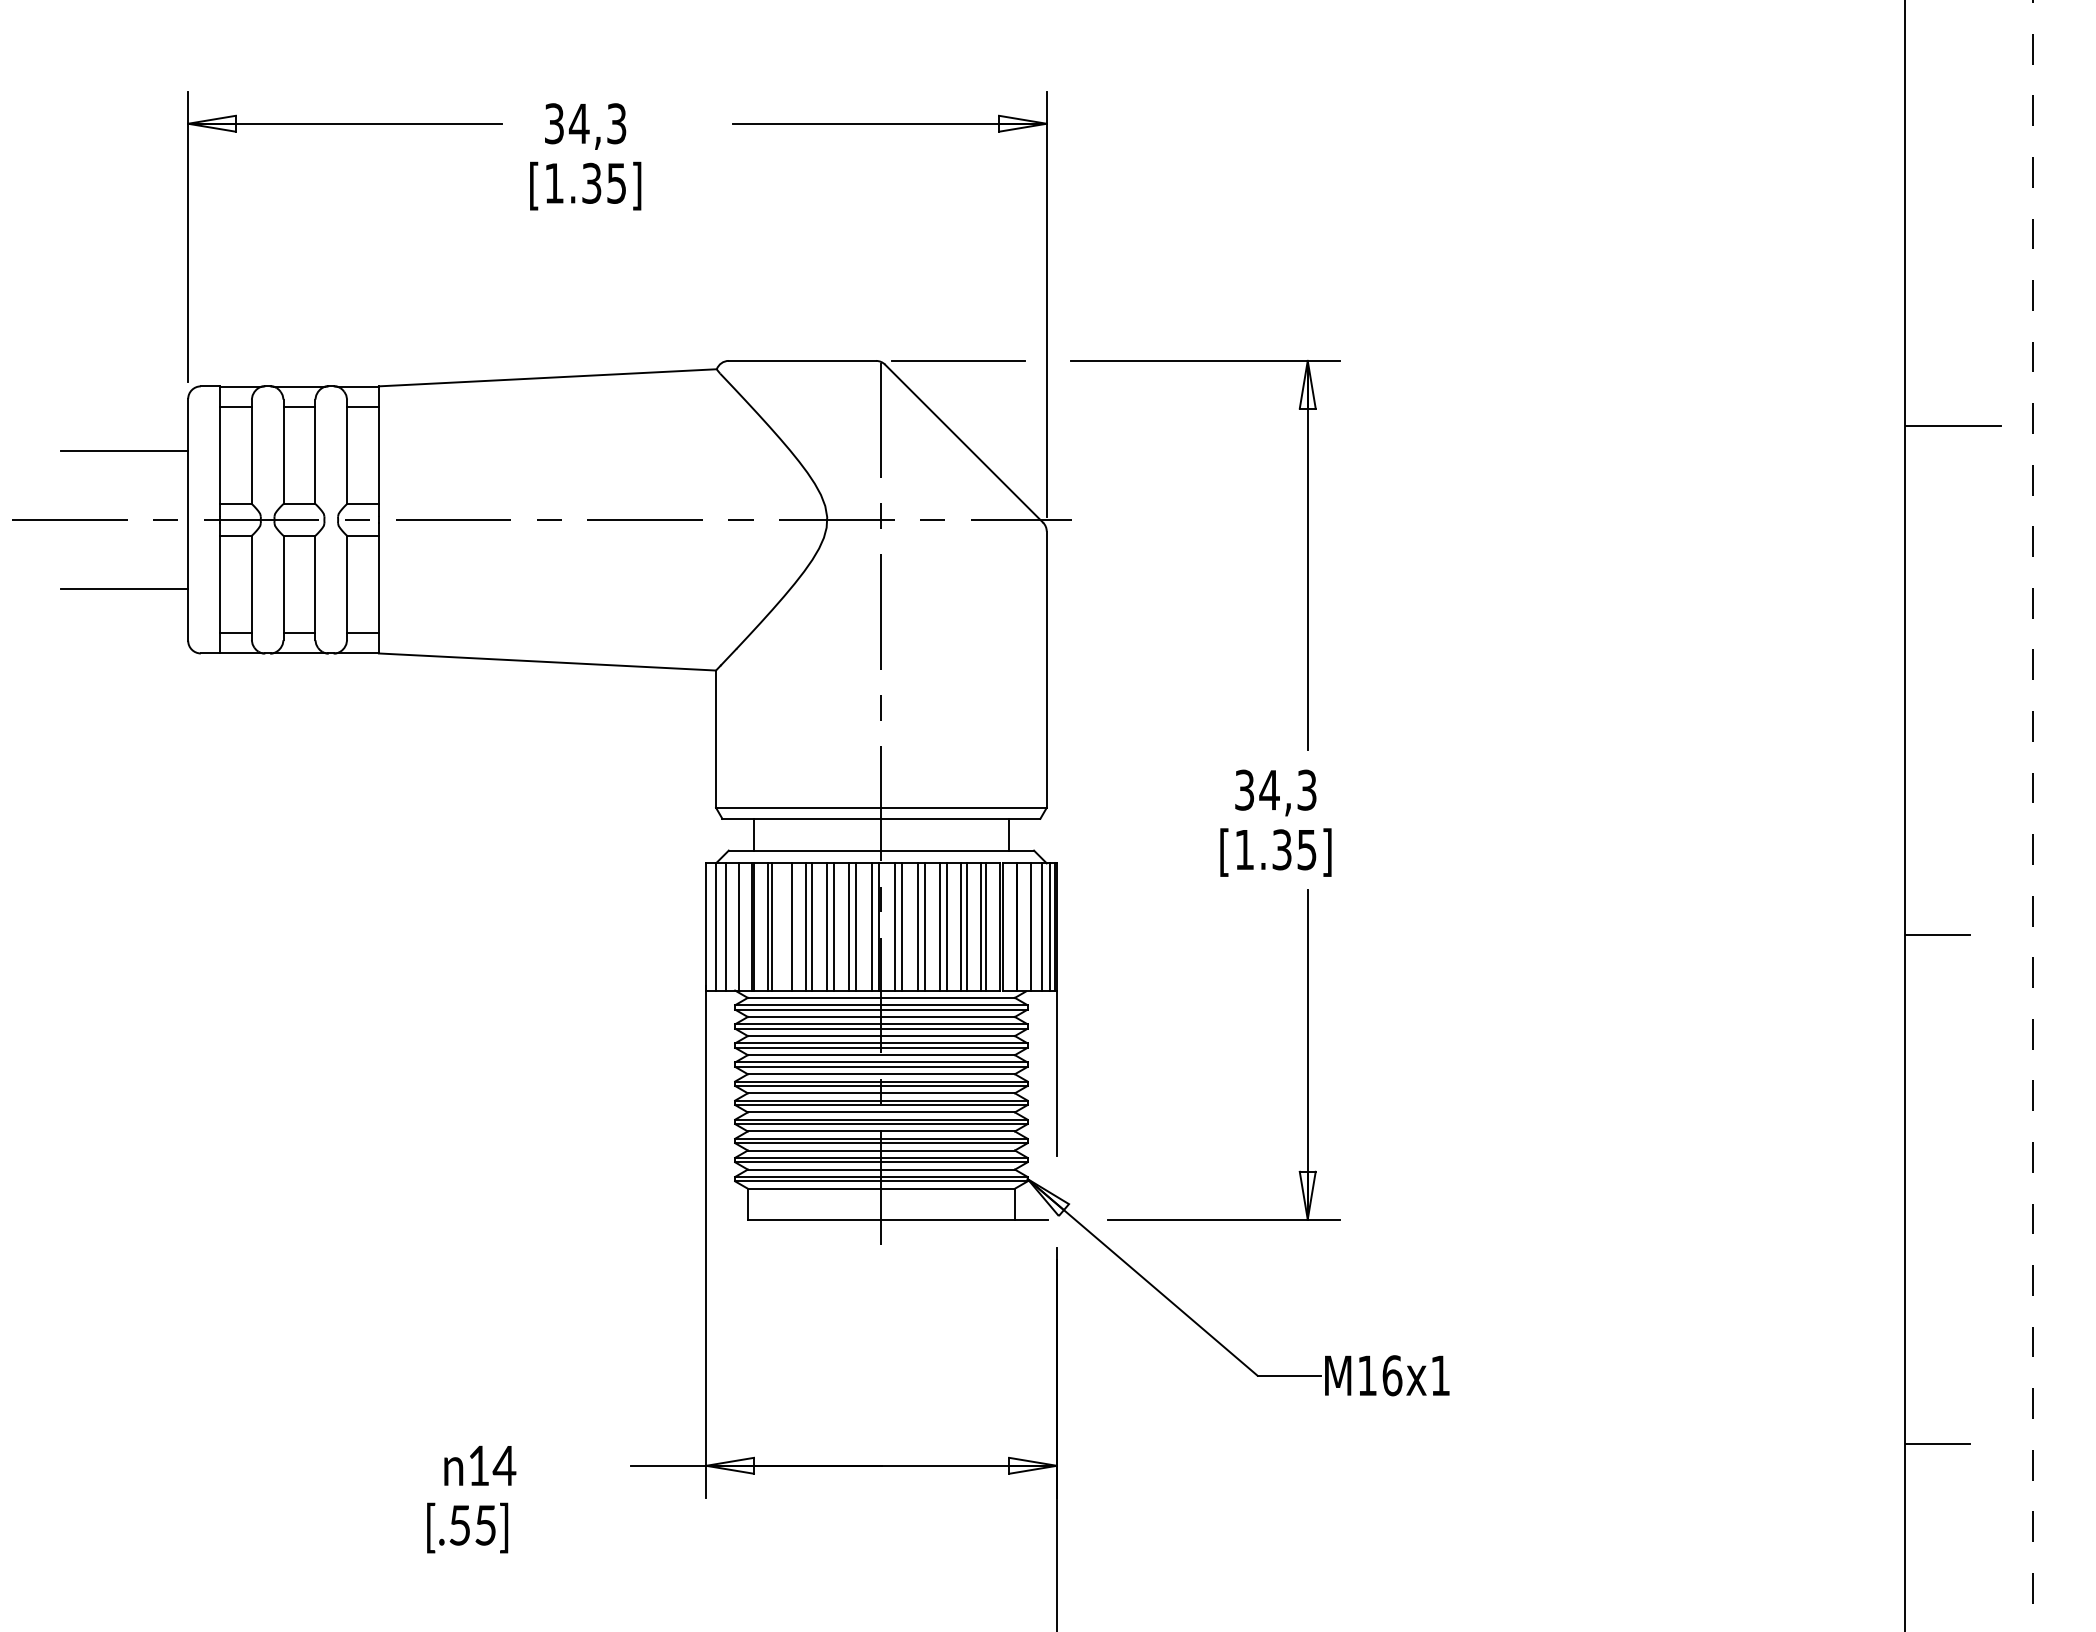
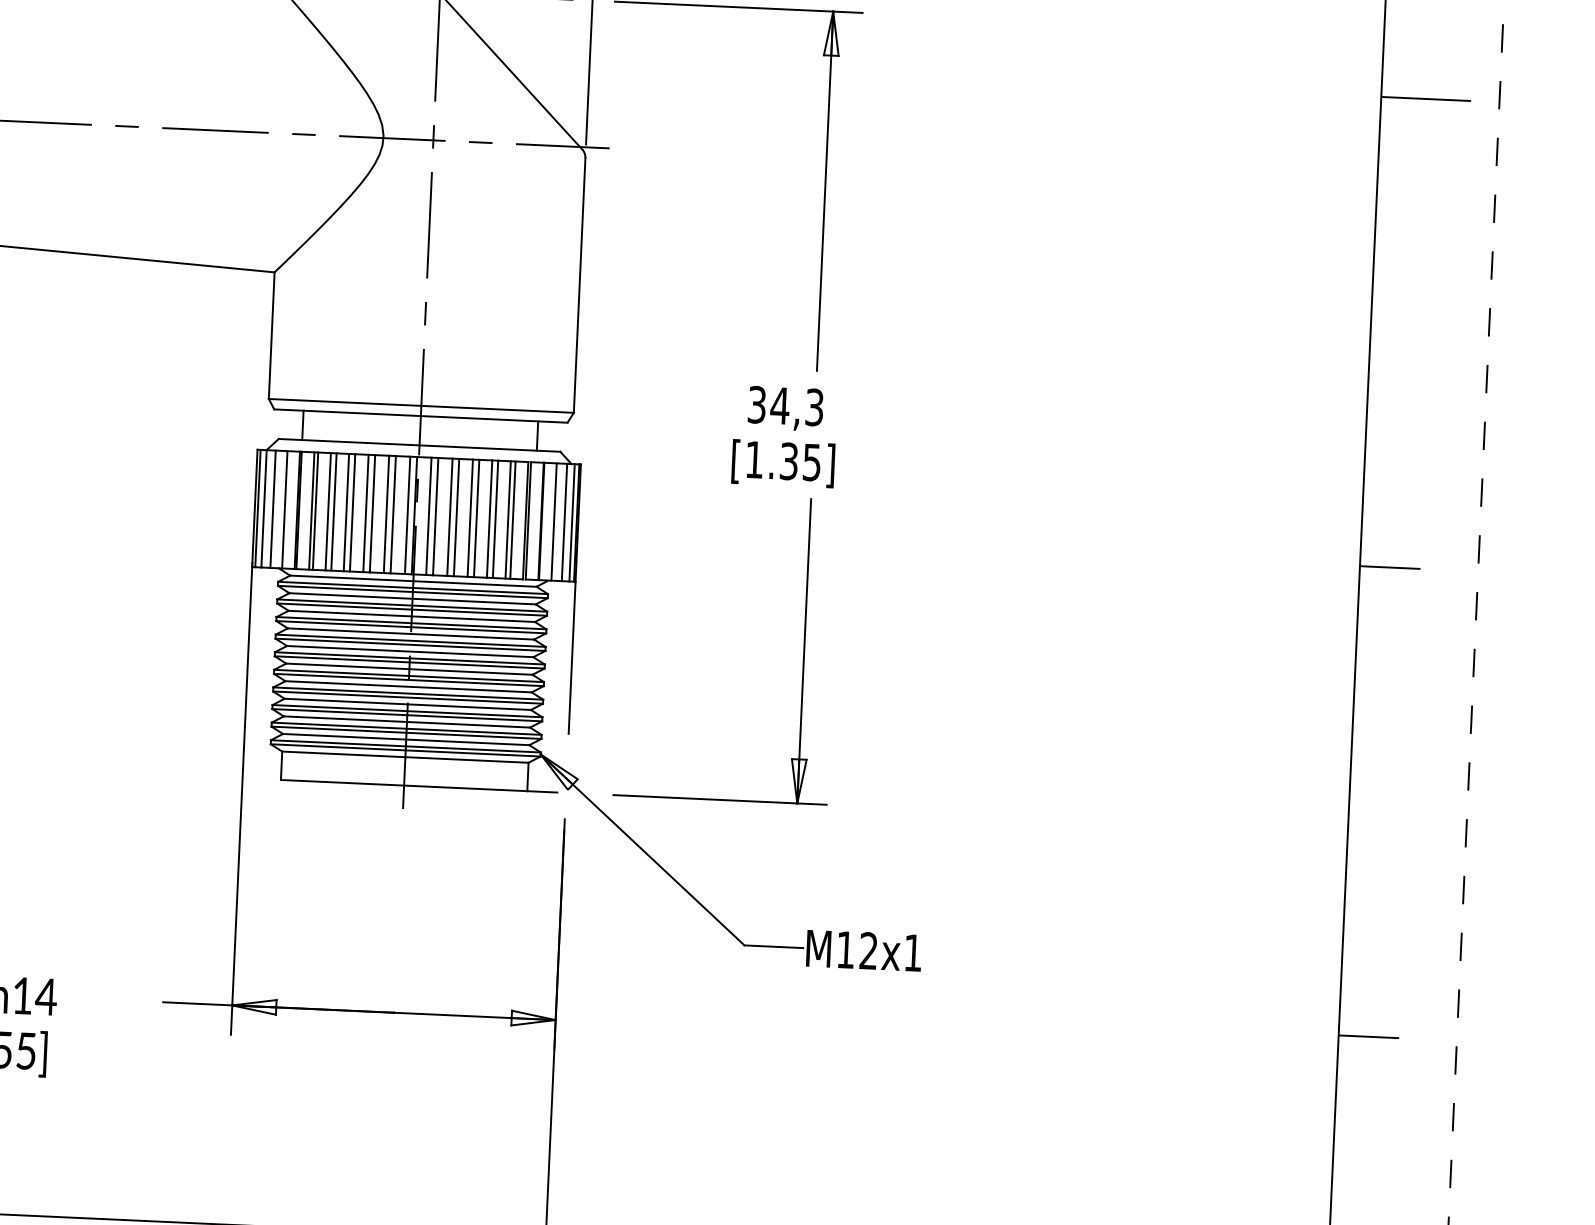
line: (709, 926) -> (257, 508), added
line: (785, 926) -> (327, 511), added
text: (1392, 1375) -> (868, 950), M16x1 -> M12x1

